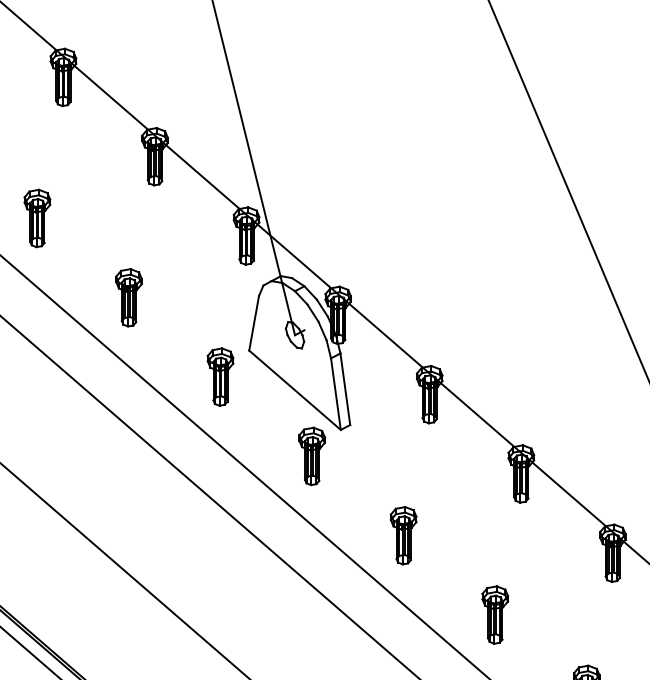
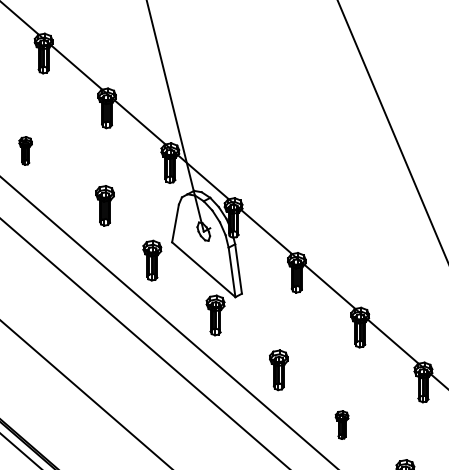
part: (37, 217) -> (25, 150), size x0.7
part: (128, 297) -> (104, 205), moved
part: (494, 614) -> (341, 424), size x0.7

